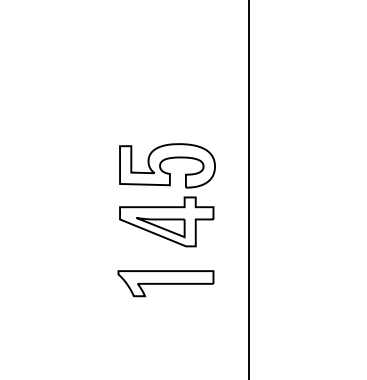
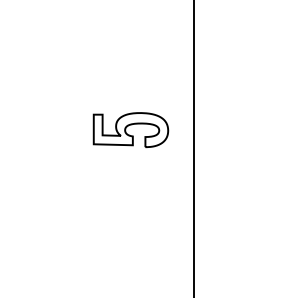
part: (166, 221) -> (130, 173), removed
part: (165, 283) -> (129, 222), removed

